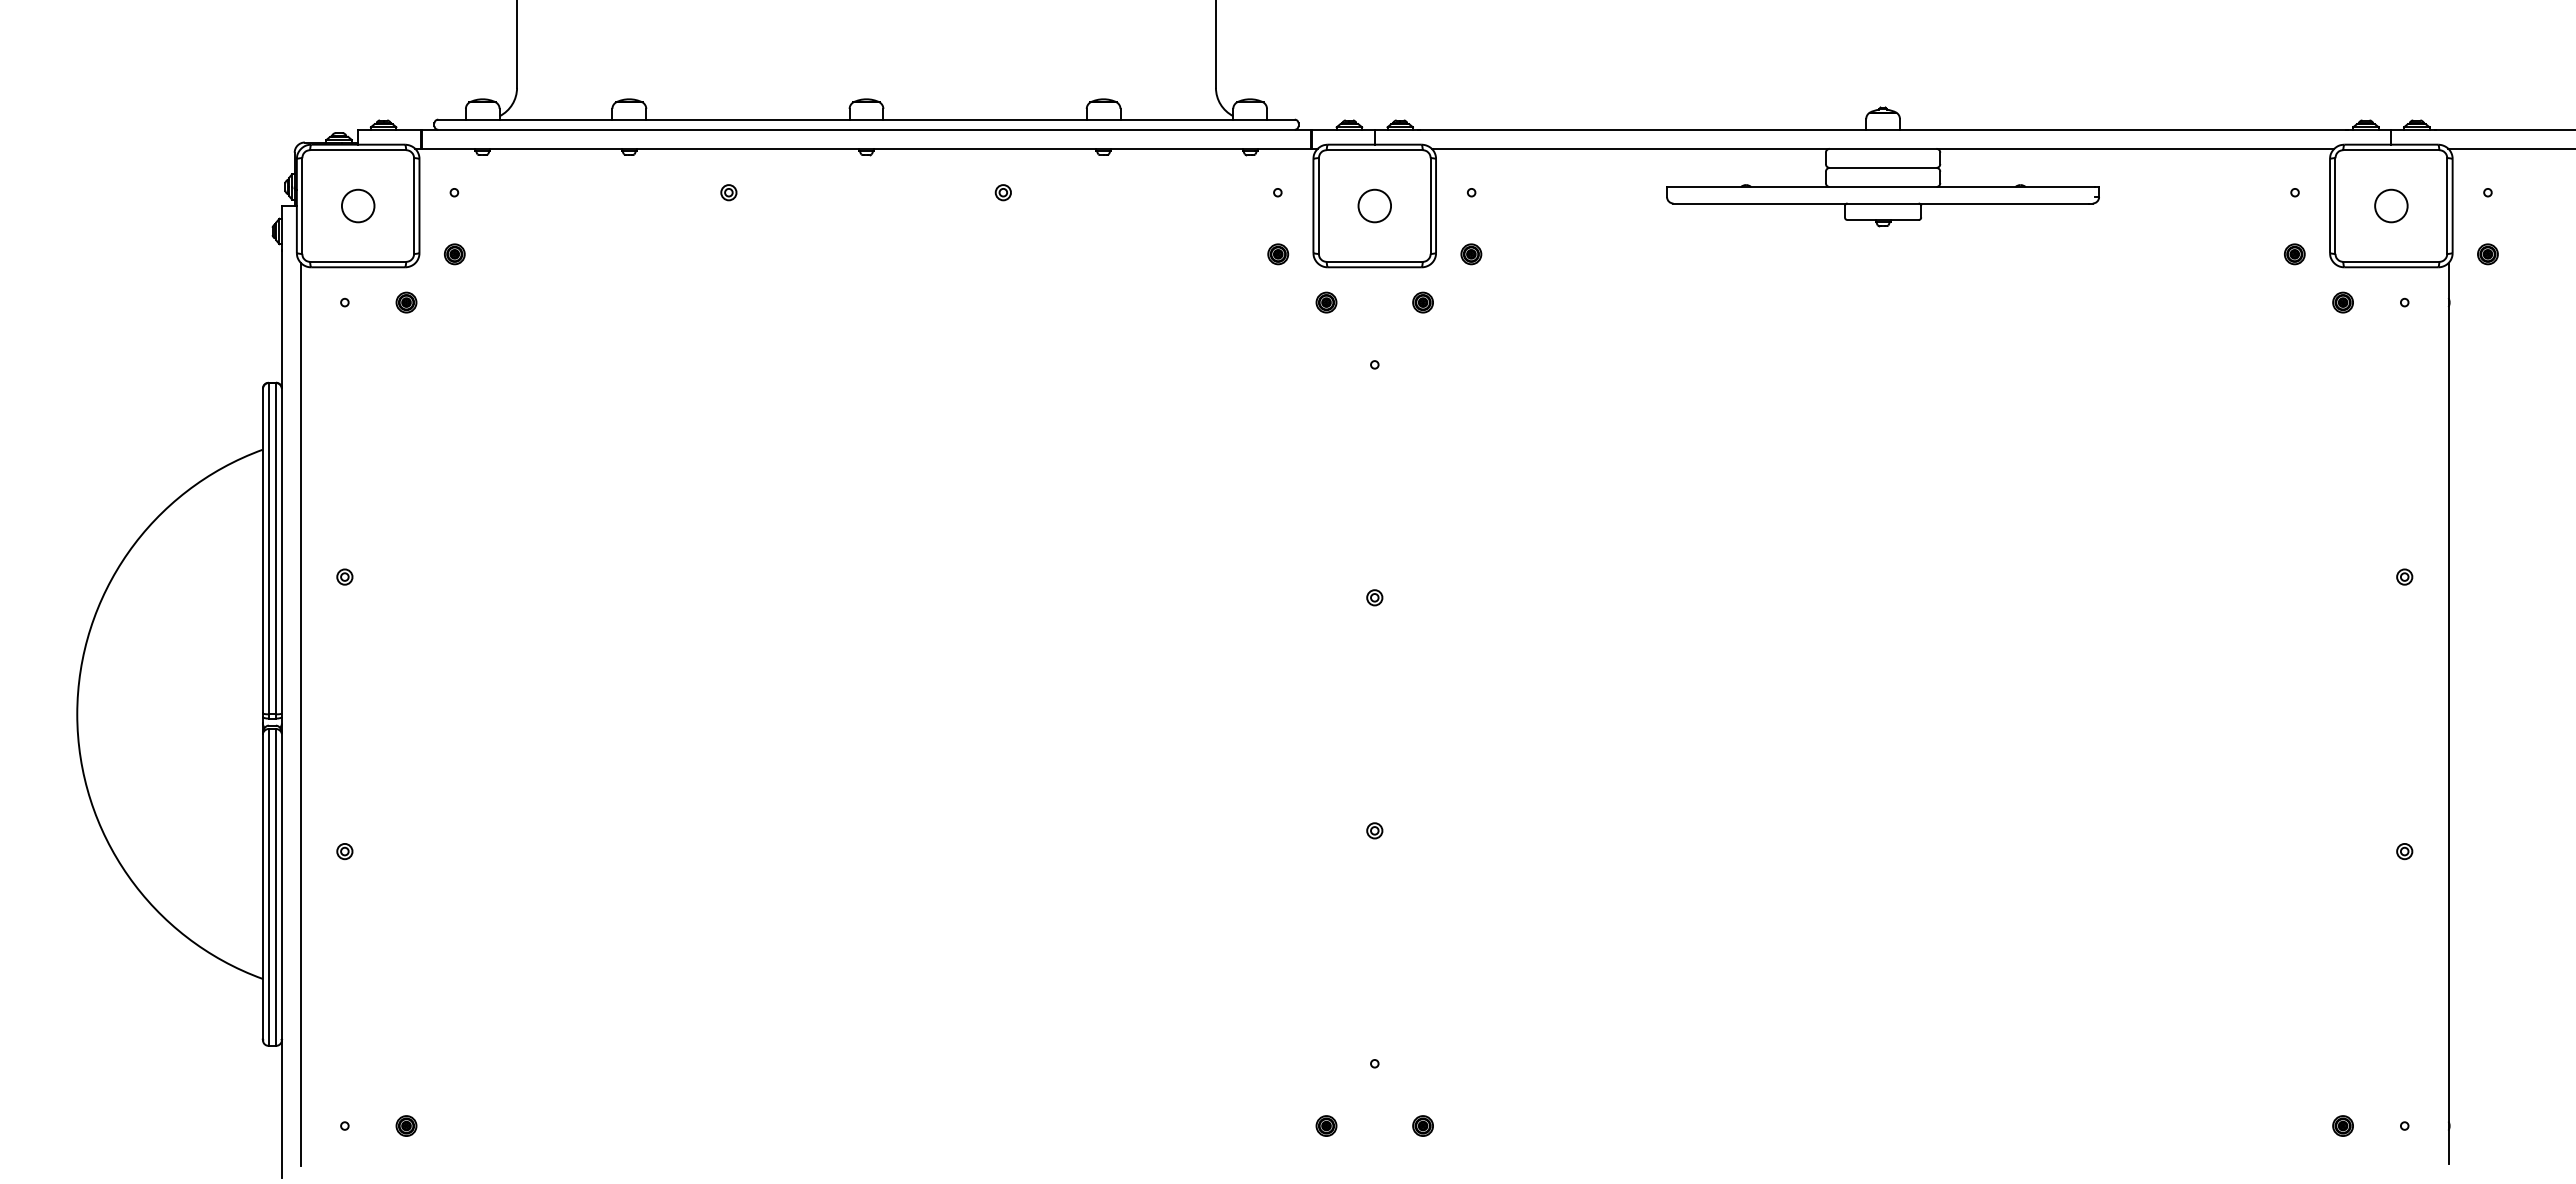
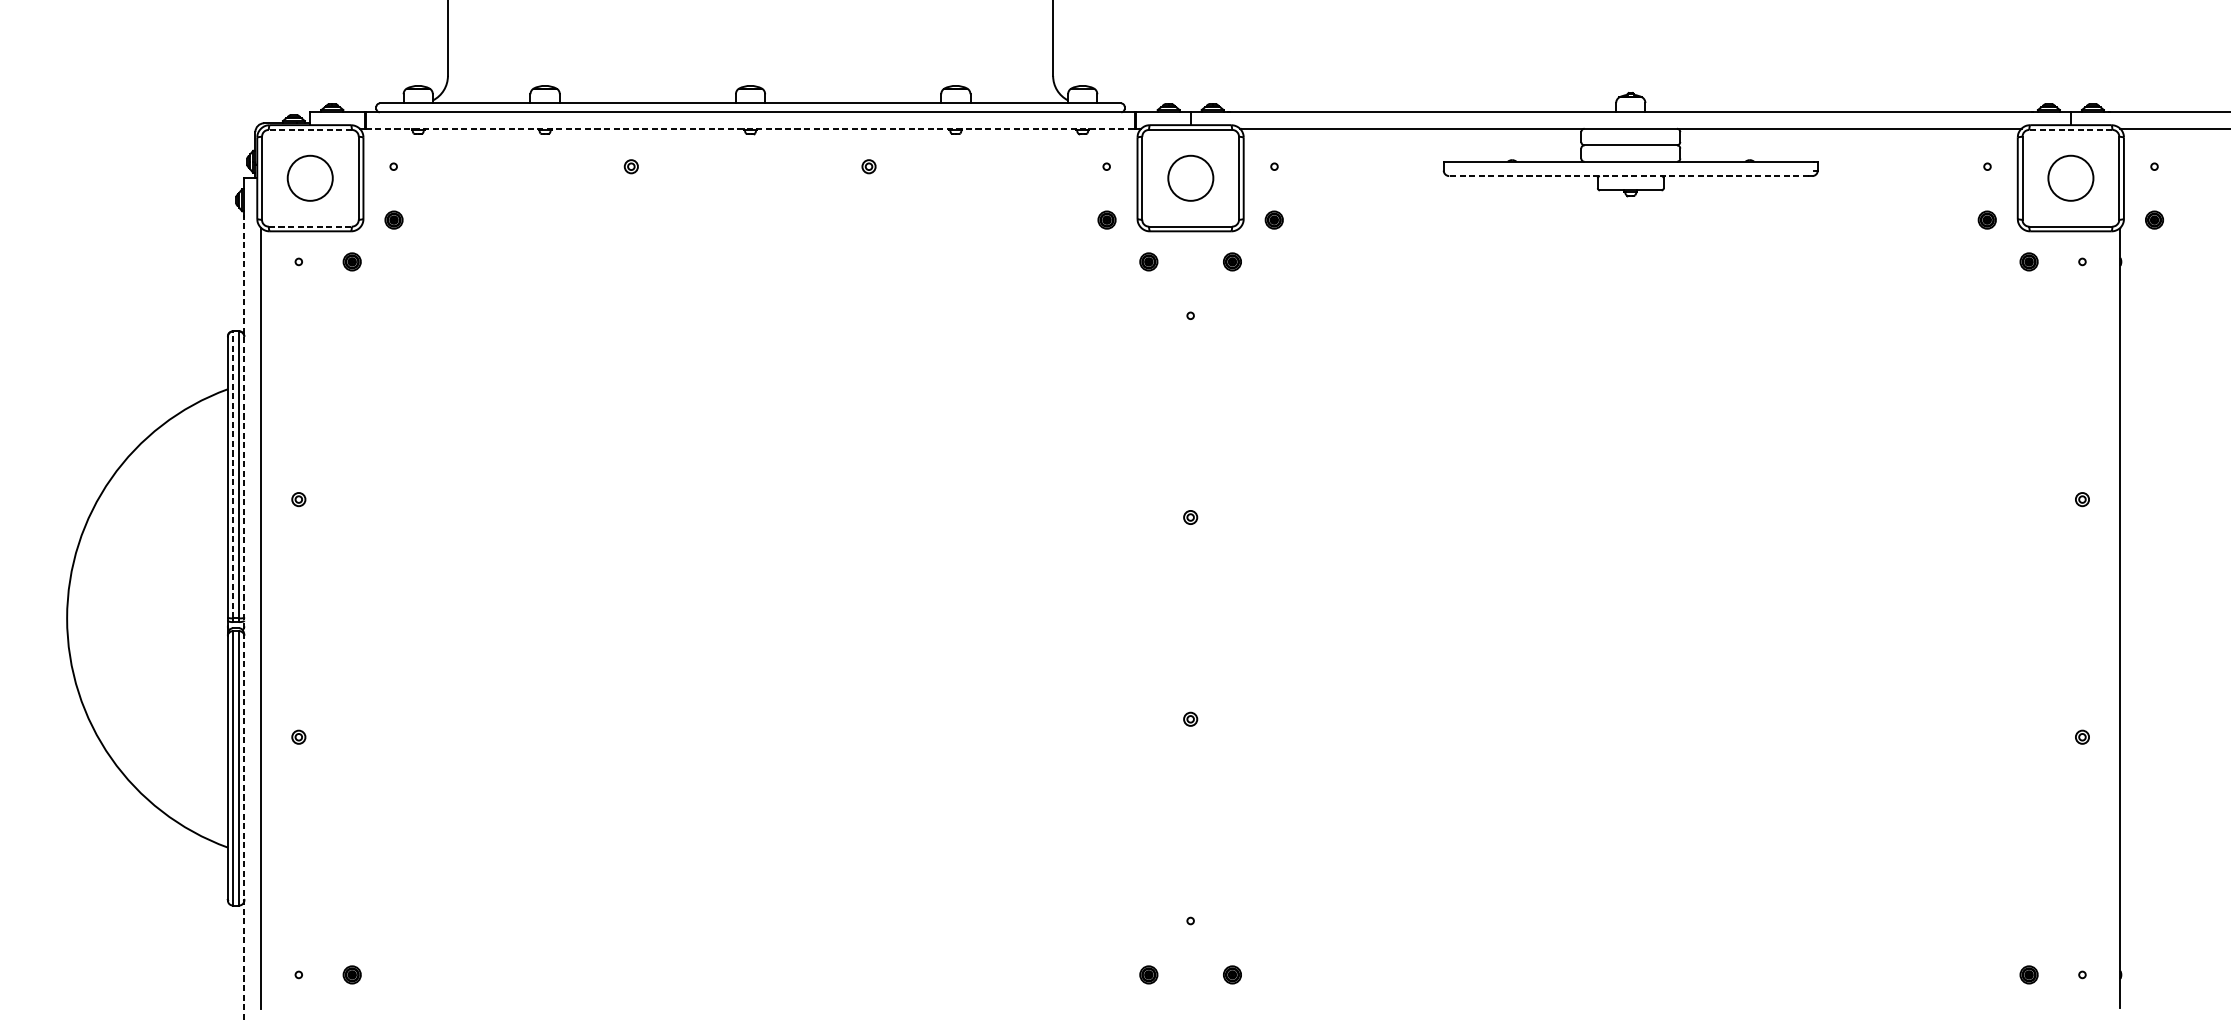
line: (867, 148) -> (751, 128), solid -> dashed
line: (358, 150) -> (310, 130), solid -> dashed
line: (2391, 150) -> (2071, 130), solid -> dashed
line: (1881, 203) -> (1629, 176), solid -> dashed
circle: (358, 205) -> (310, 177), size x1.6
circle: (1374, 205) -> (1190, 177), size x1.6
circle: (2391, 205) -> (2071, 177), size x1.6
line: (358, 261) -> (310, 226), solid -> dashed
line: (268, 548) -> (232, 474), solid -> dashed
line: (281, 713) -> (243, 617), solid -> dashed

